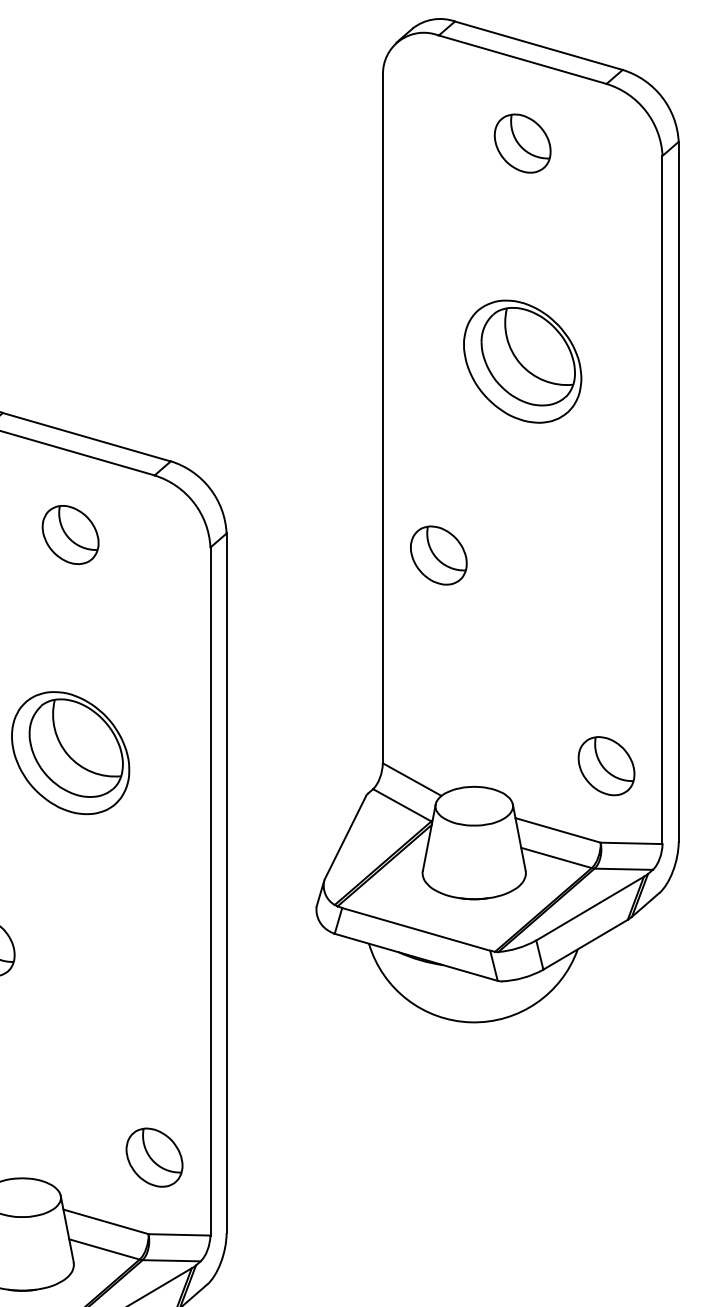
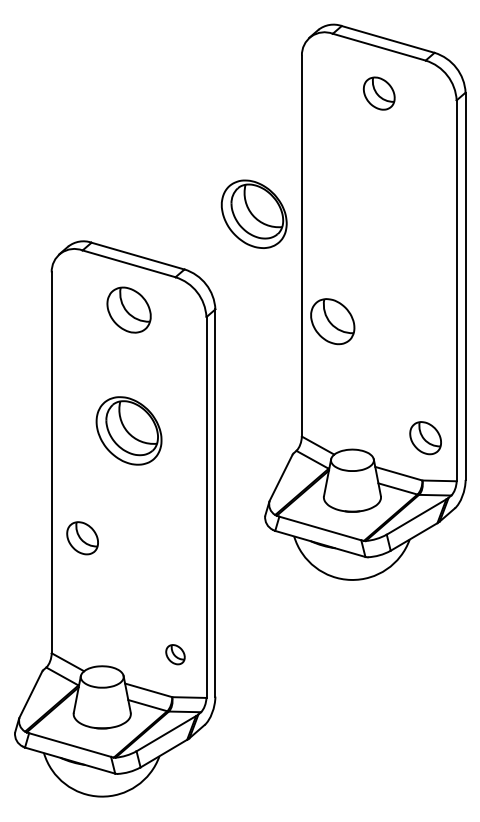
part: (521, 360) -> (253, 213), moved
part: (69, 535) -> (128, 310), size x1.4
part: (438, 555) -> (332, 321), size x1.4
part: (154, 1157) -> (175, 654), size x0.6

